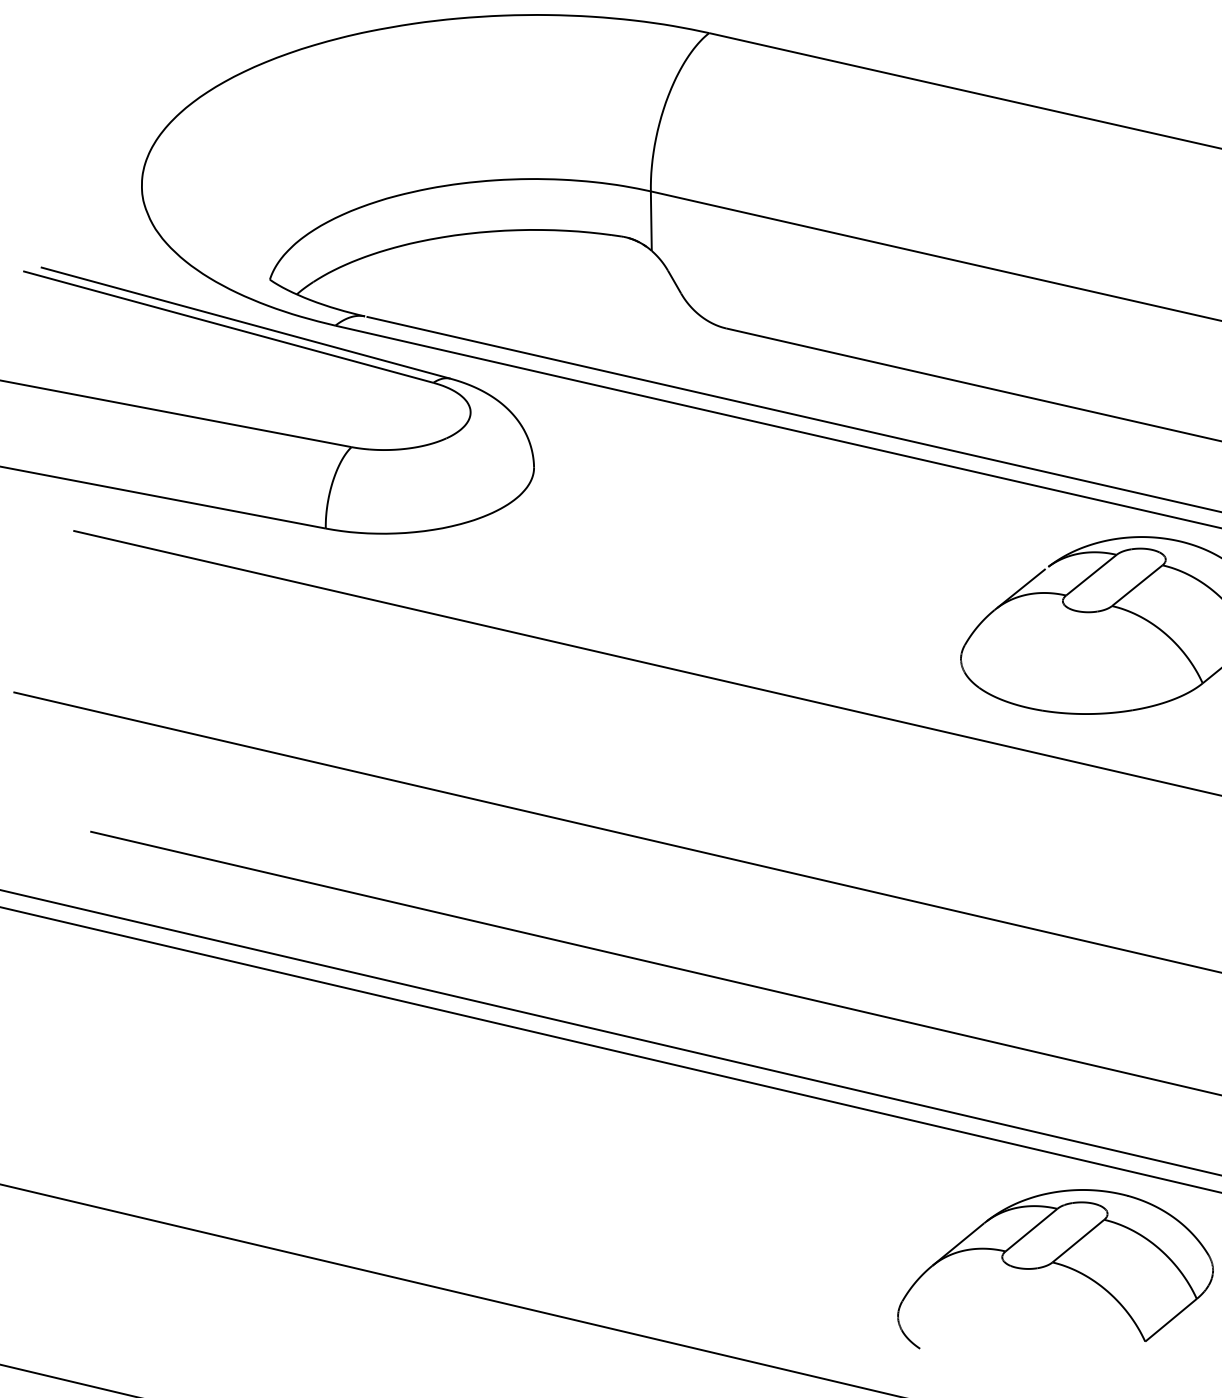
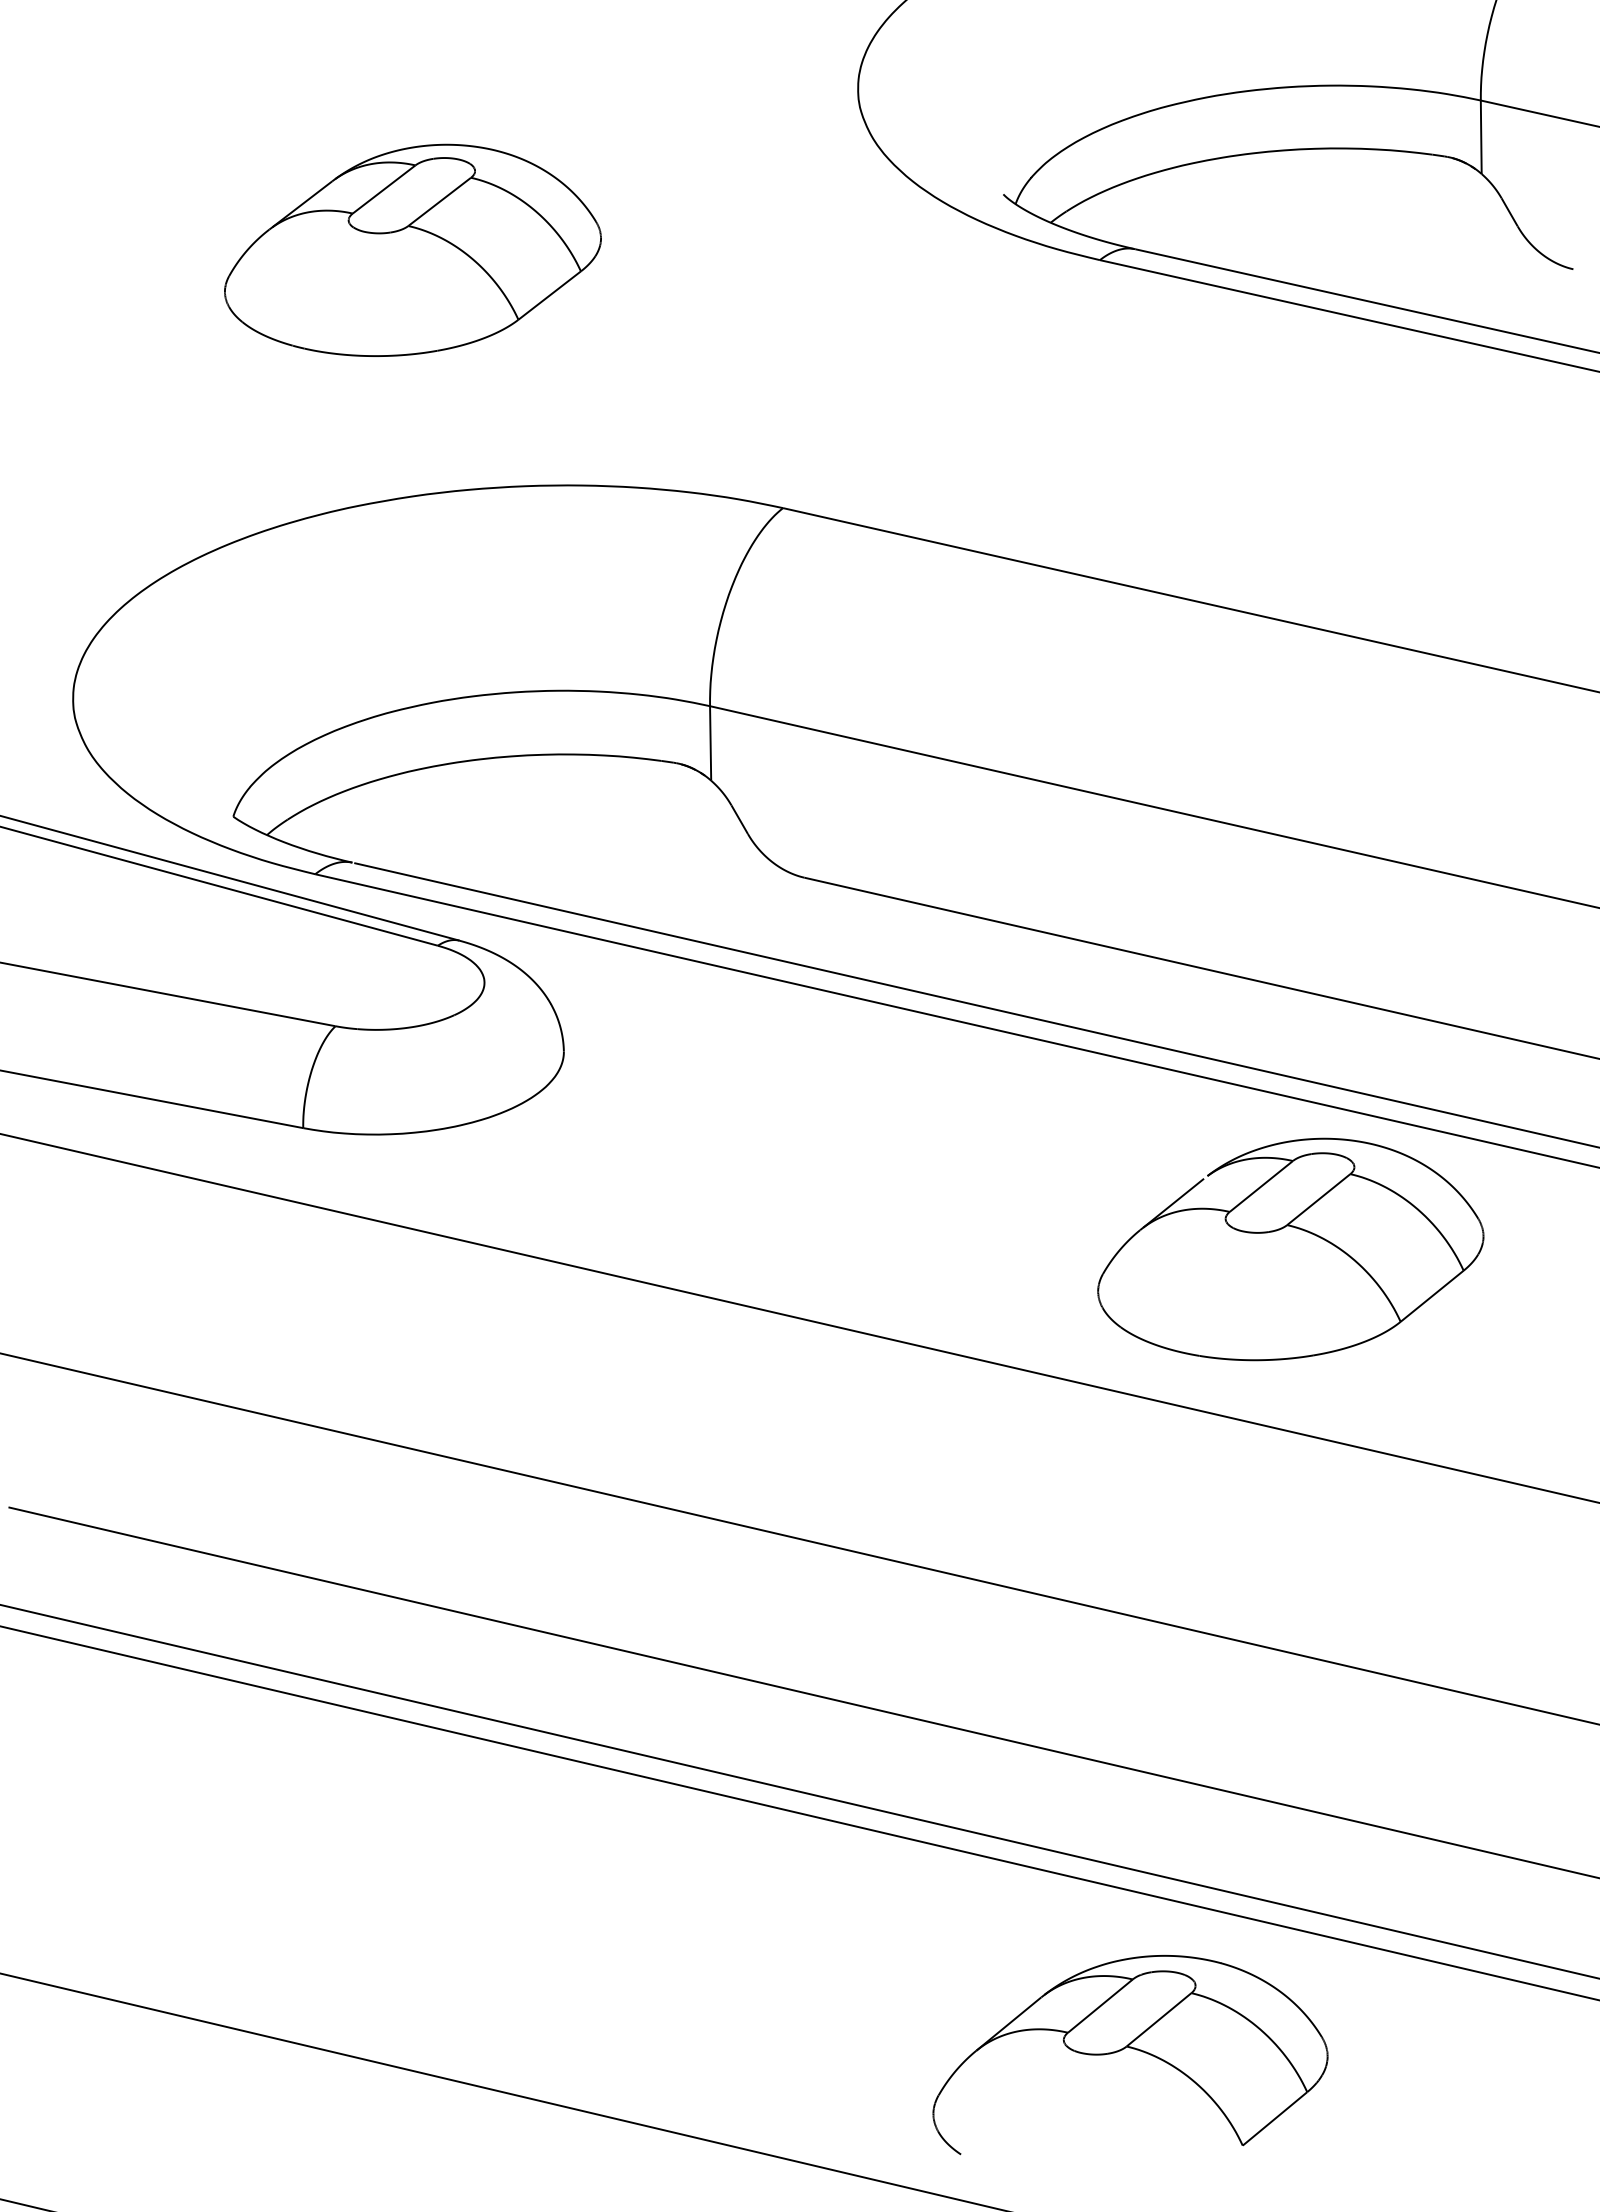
part: (1057, 1264) -> (1133, 2049), moved

